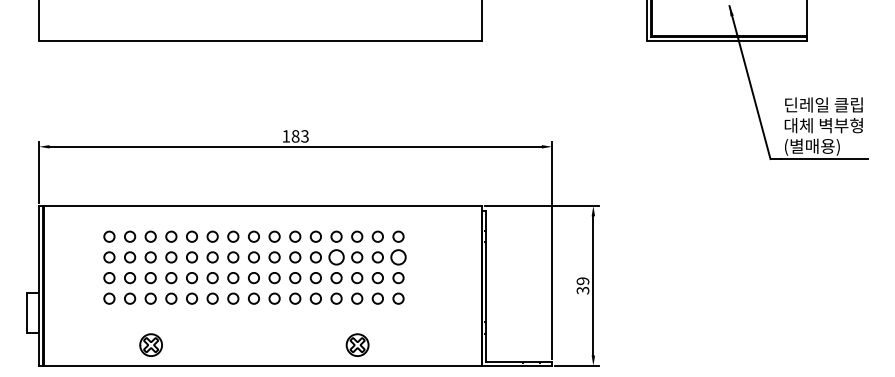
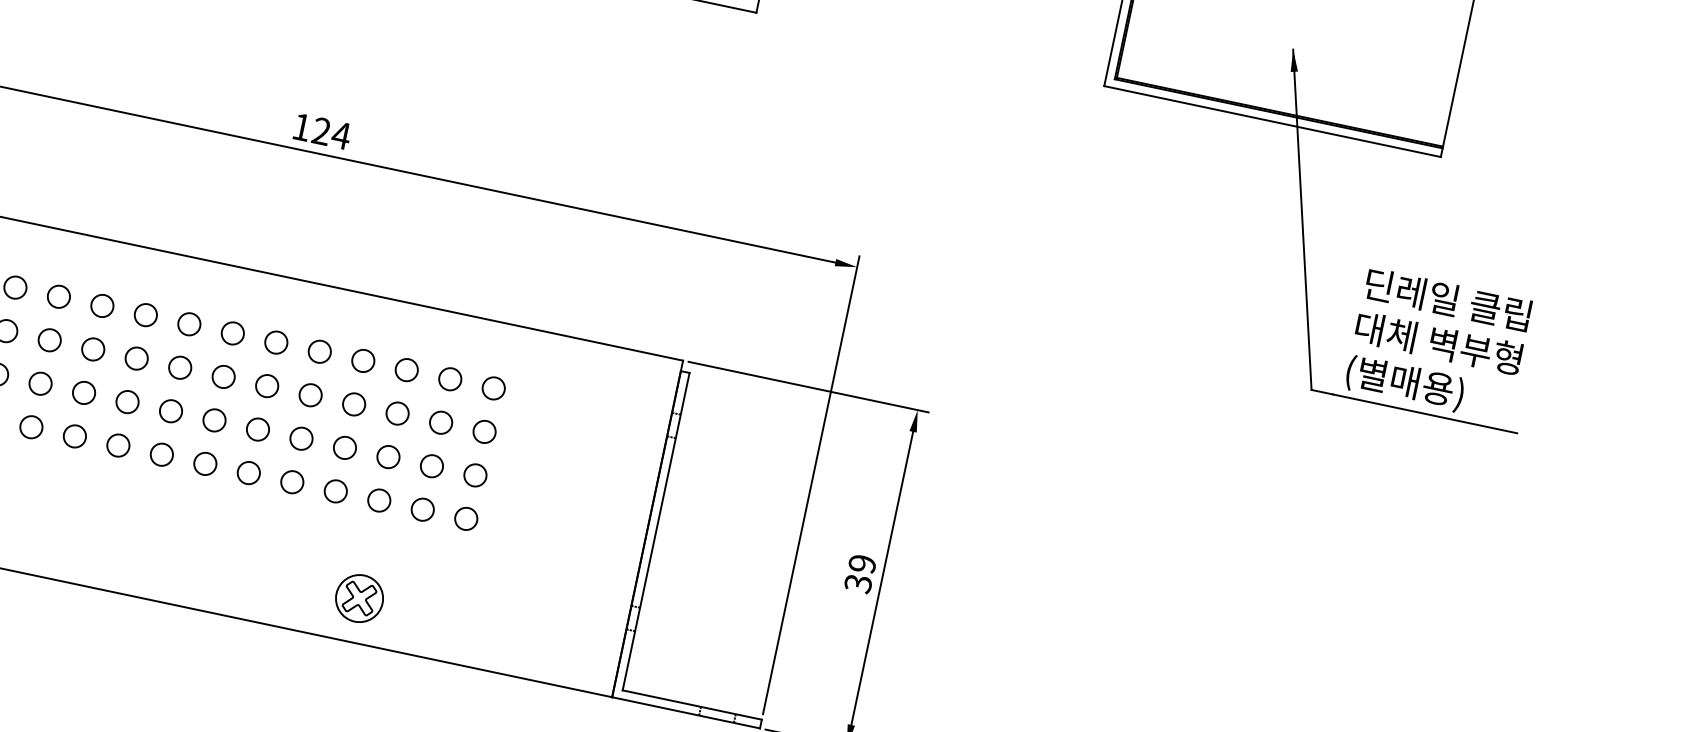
text: (300, 136) -> (331, 133), 183 -> 124
circle: (336, 257) -> (353, 404), size x0.71
circle: (398, 257) -> (484, 432), size x0.71

